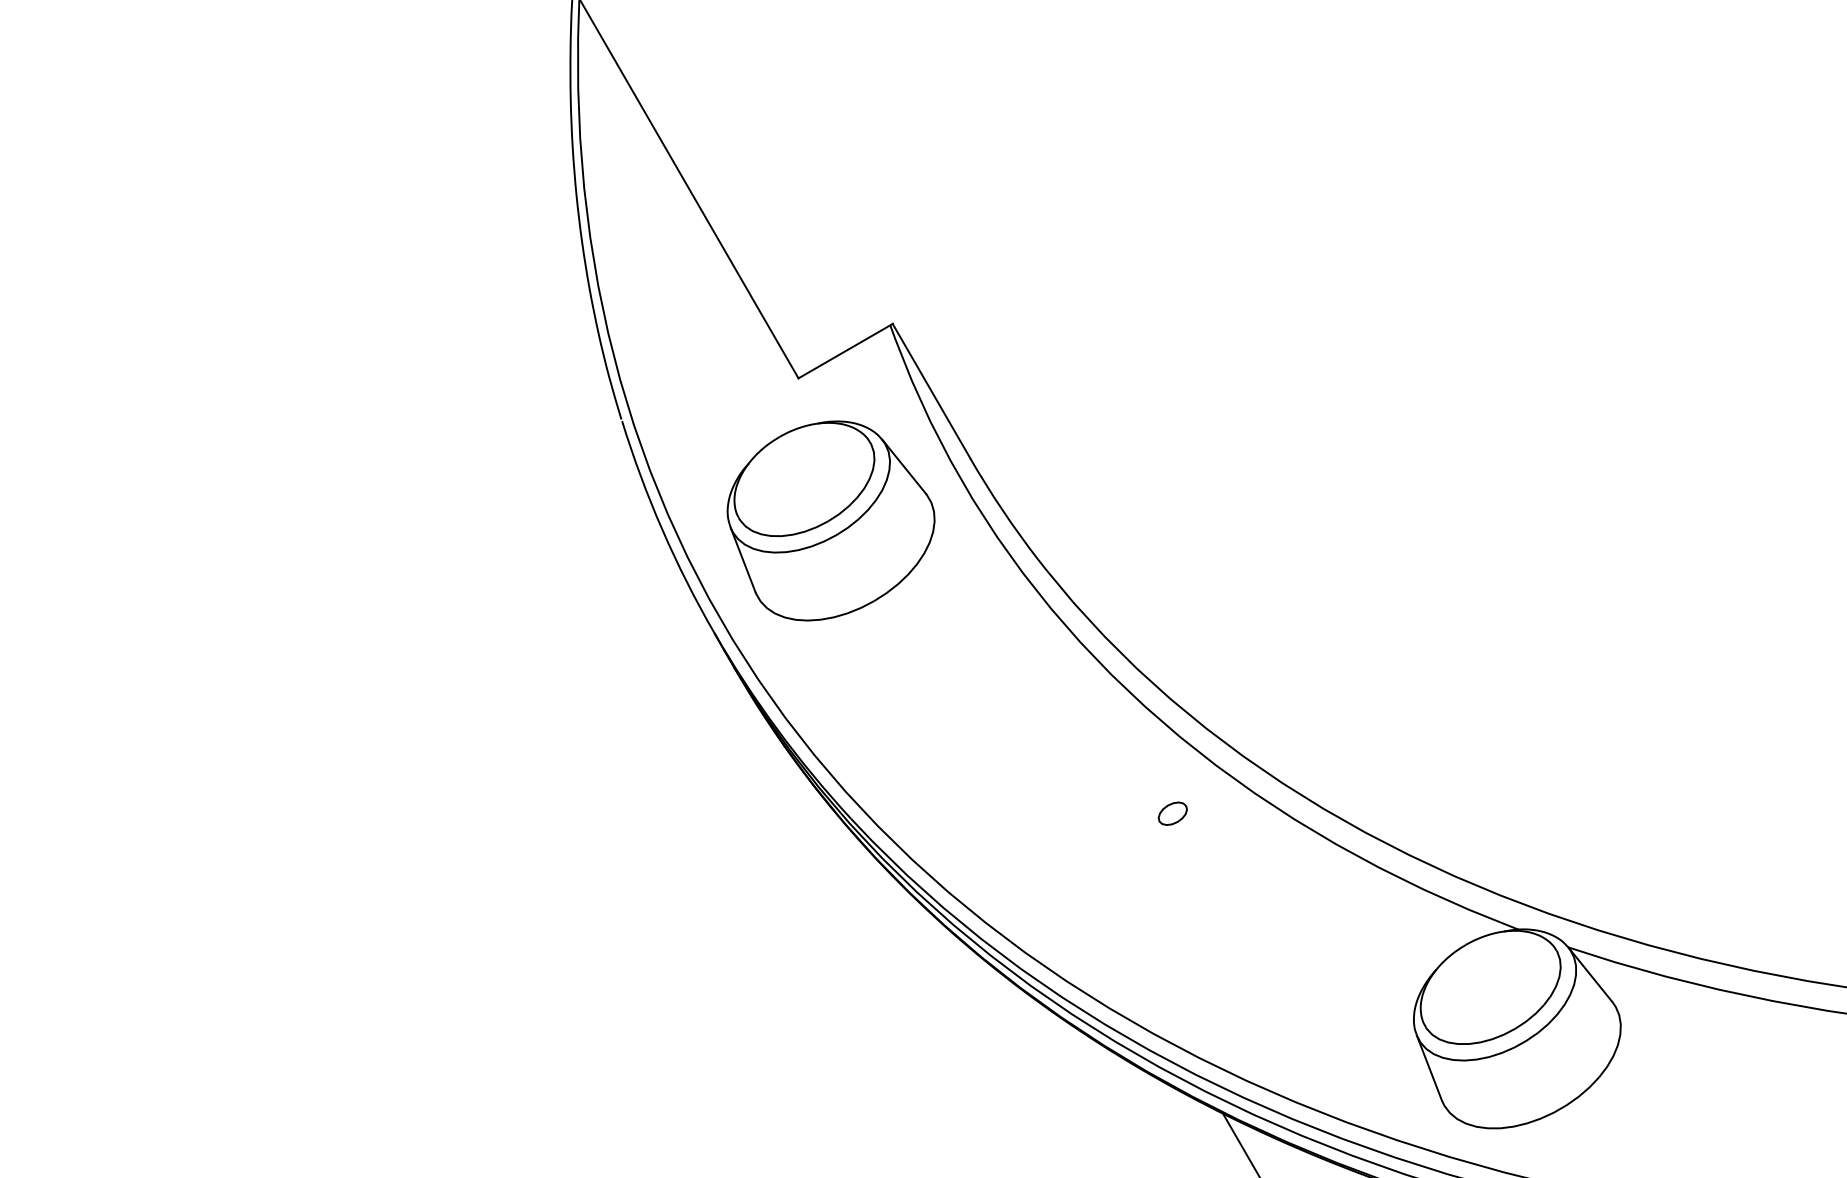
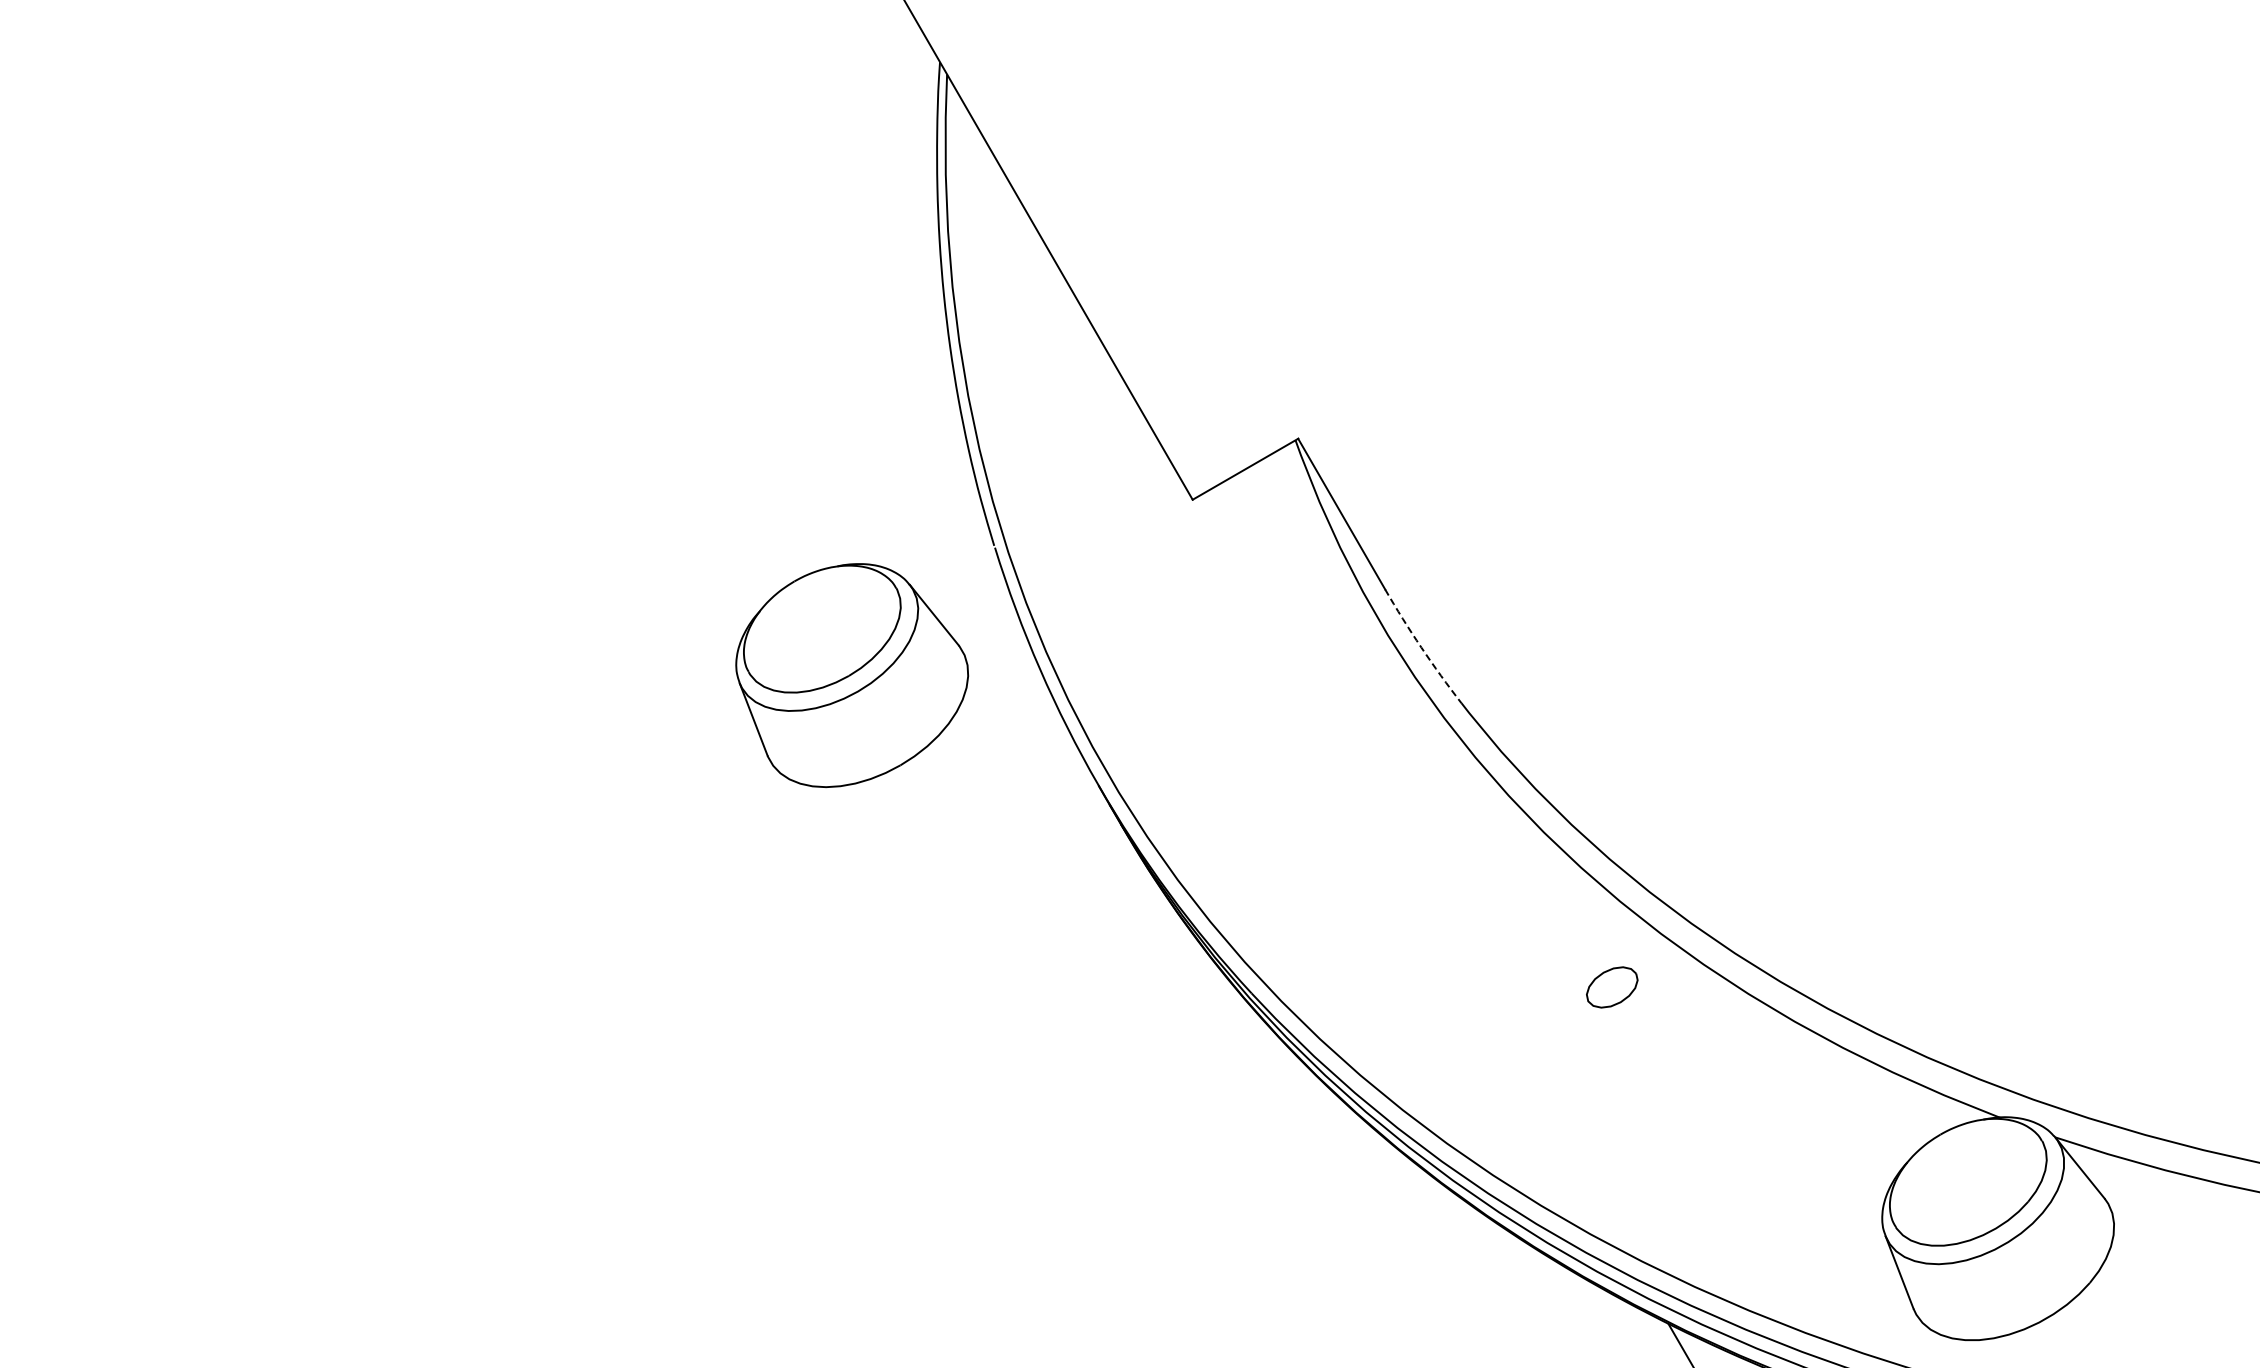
arc: (1002, 510) -> (1421, 647), solid -> dashed
part: (831, 520) -> (852, 675), moved
part: (1172, 813) -> (1611, 987), size x1.6

